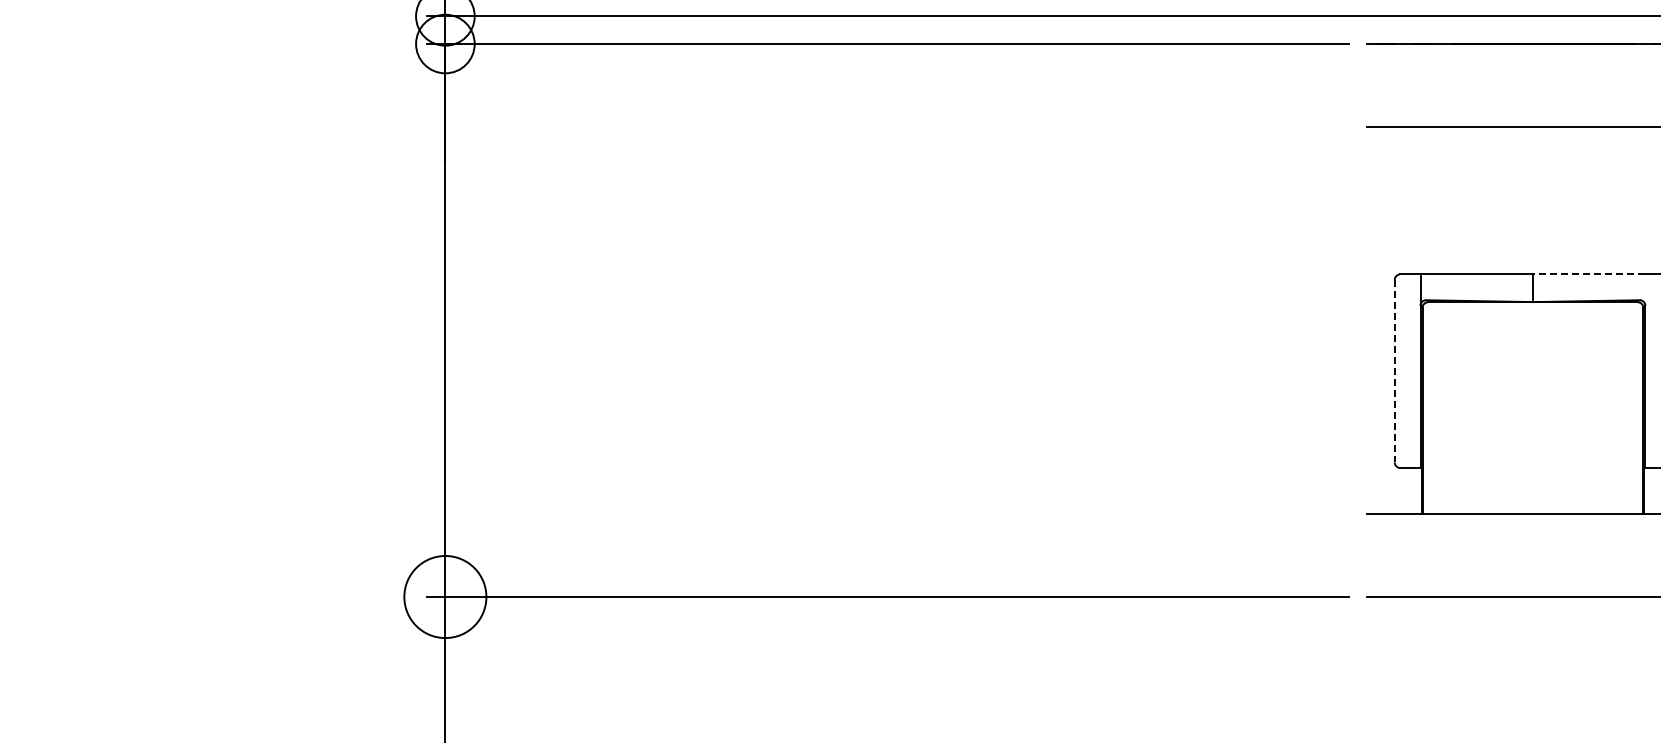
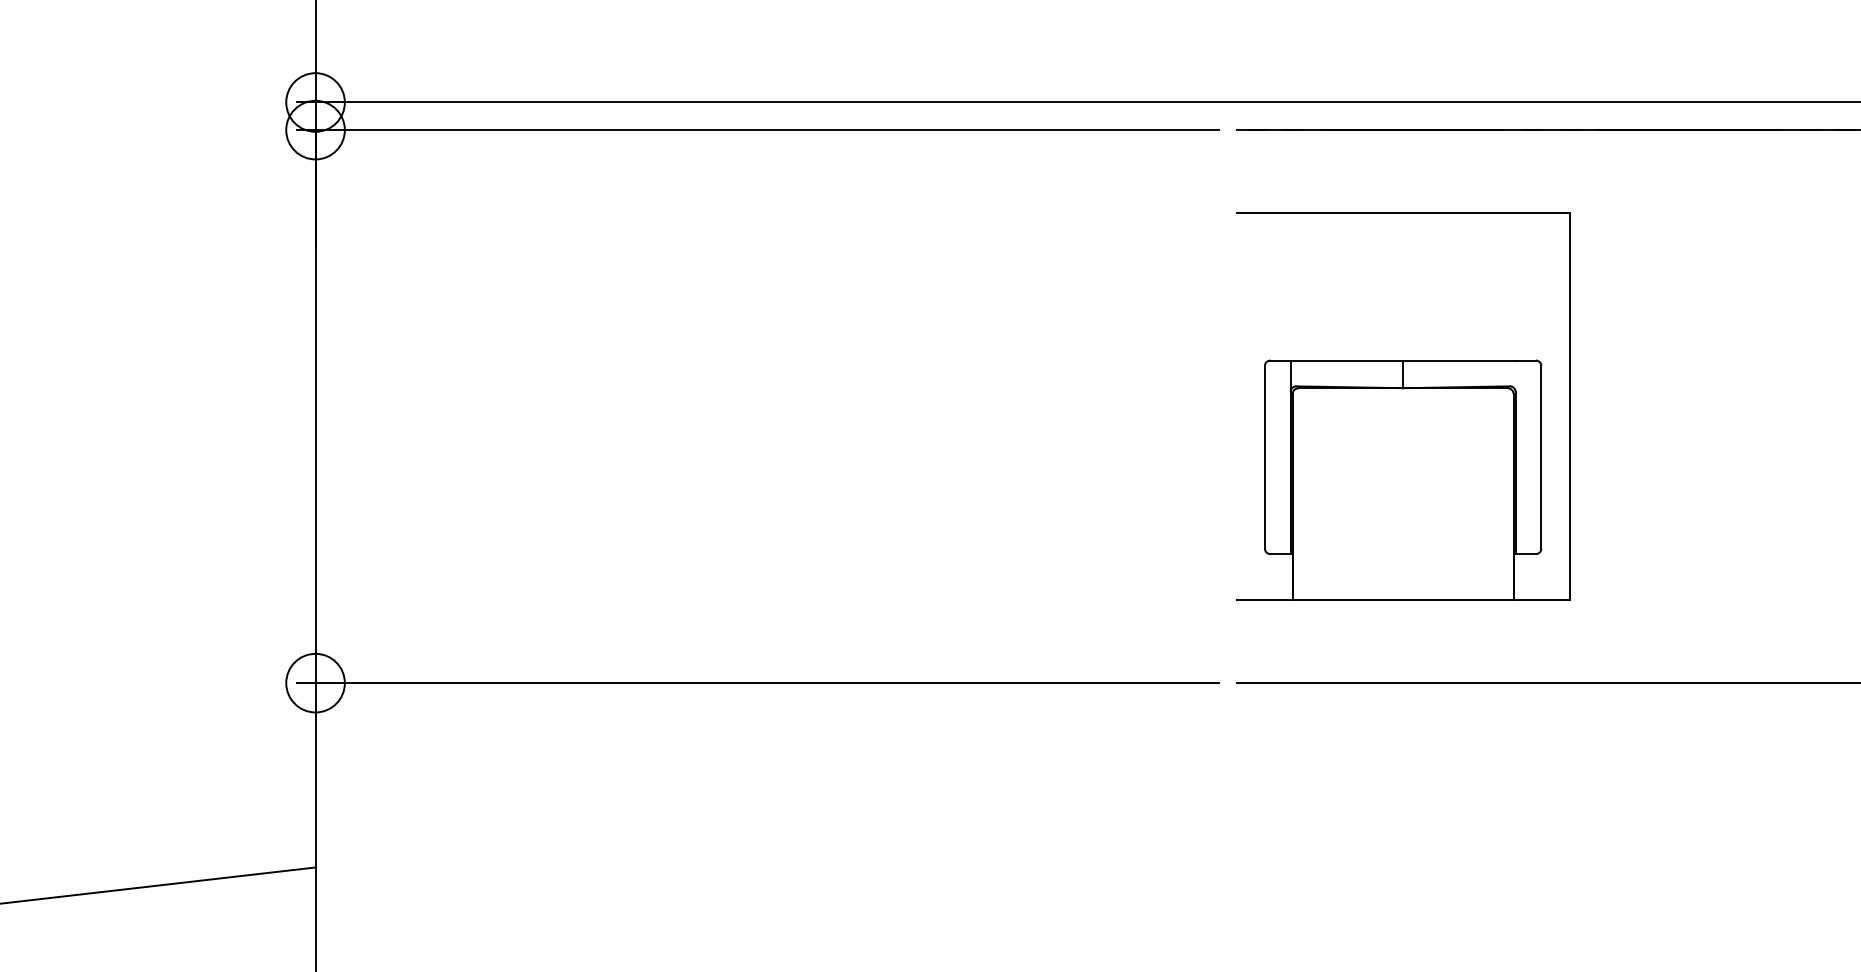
line: (1588, 274) -> (1458, 360), dashed -> solid
line: (1394, 371) -> (1264, 457), dashed -> solid
circle: (445, 596) -> (315, 682), size x0.71

